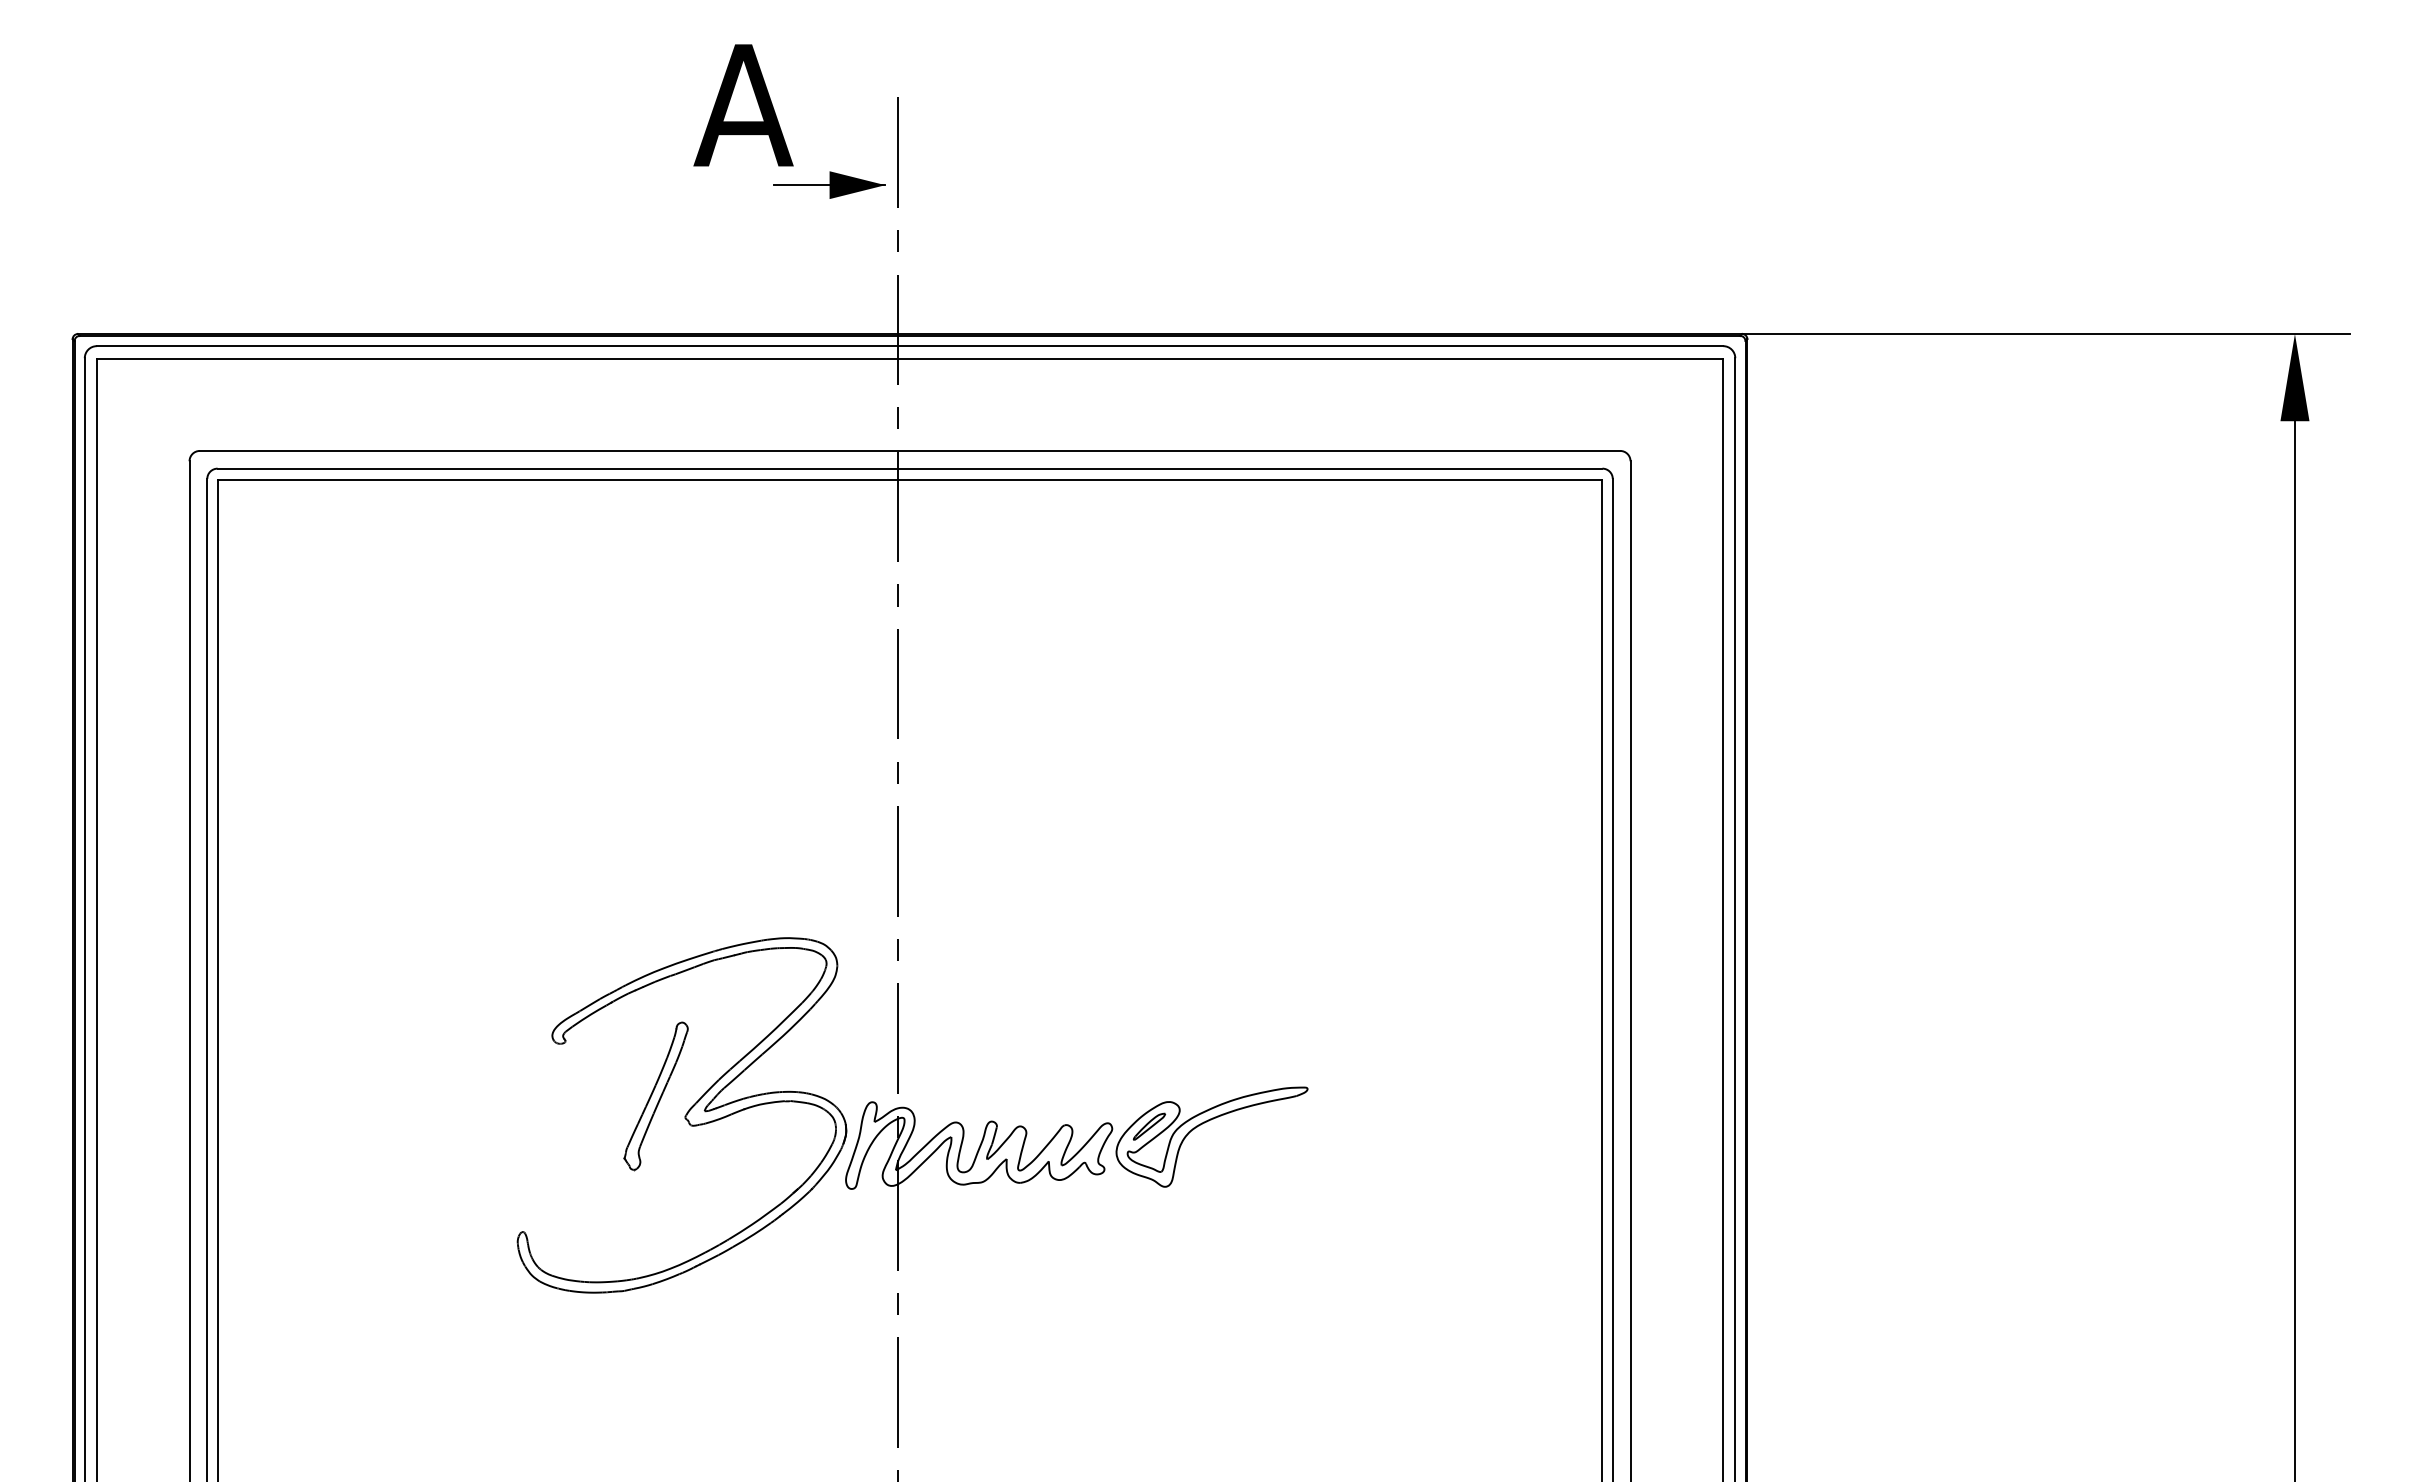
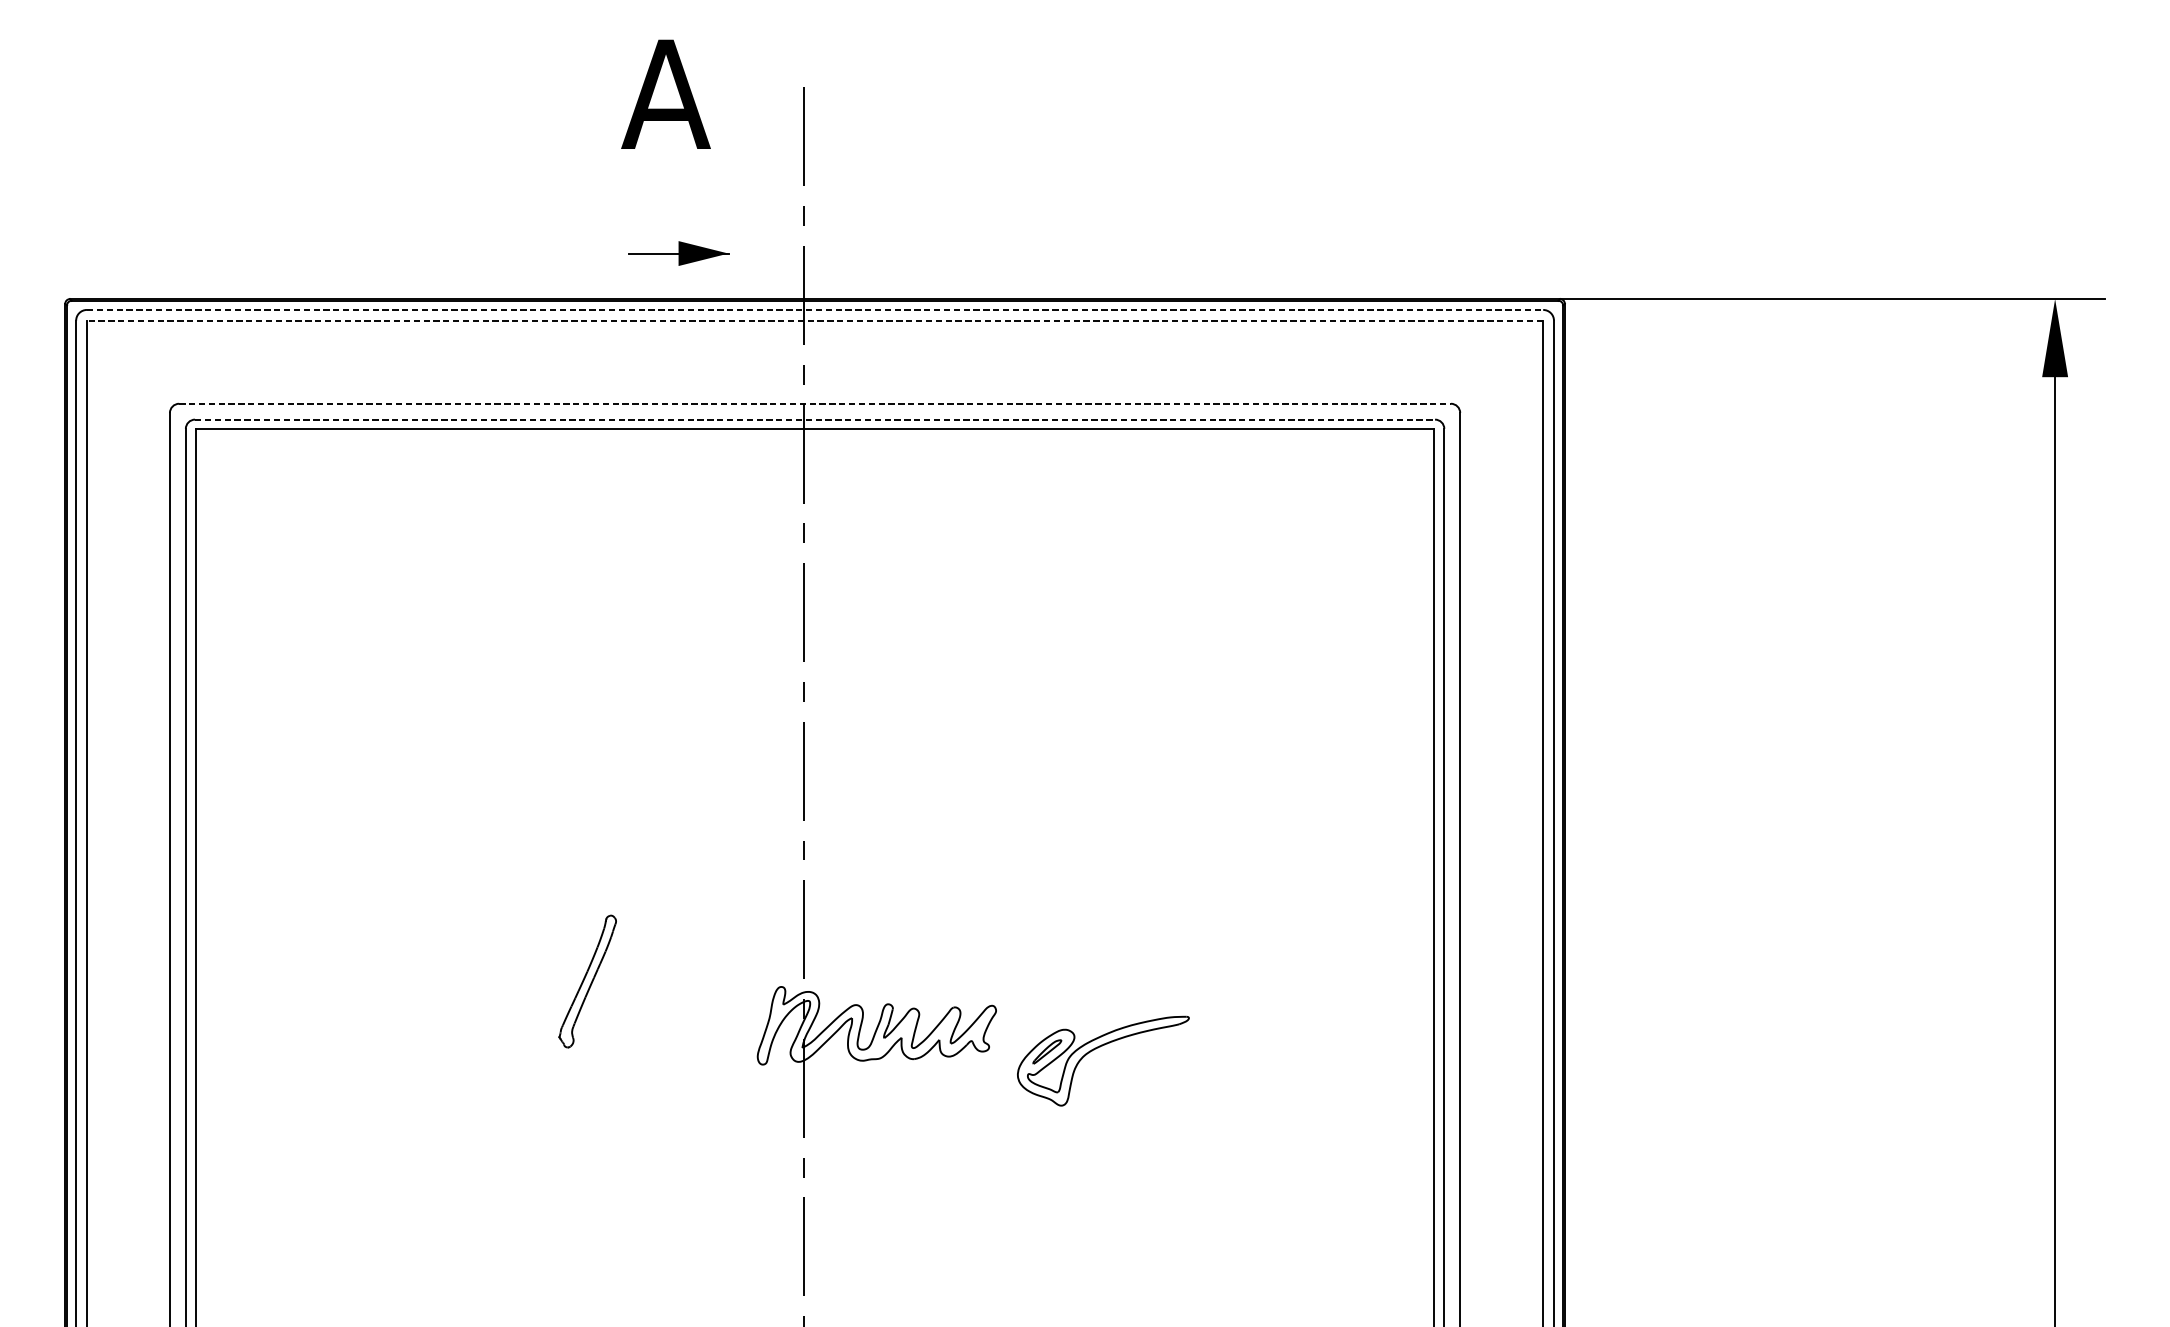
part: (829, 184) -> (678, 252), moved
line: (910, 346) -> (815, 310), solid -> dashed
line: (910, 358) -> (815, 321), solid -> dashed
line: (910, 450) -> (815, 403), solid -> dashed
line: (910, 468) -> (815, 419), solid -> dashed
part: (681, 1115) -> (610, 998), removed
part: (1204, 1123) -> (1096, 1048), moved

